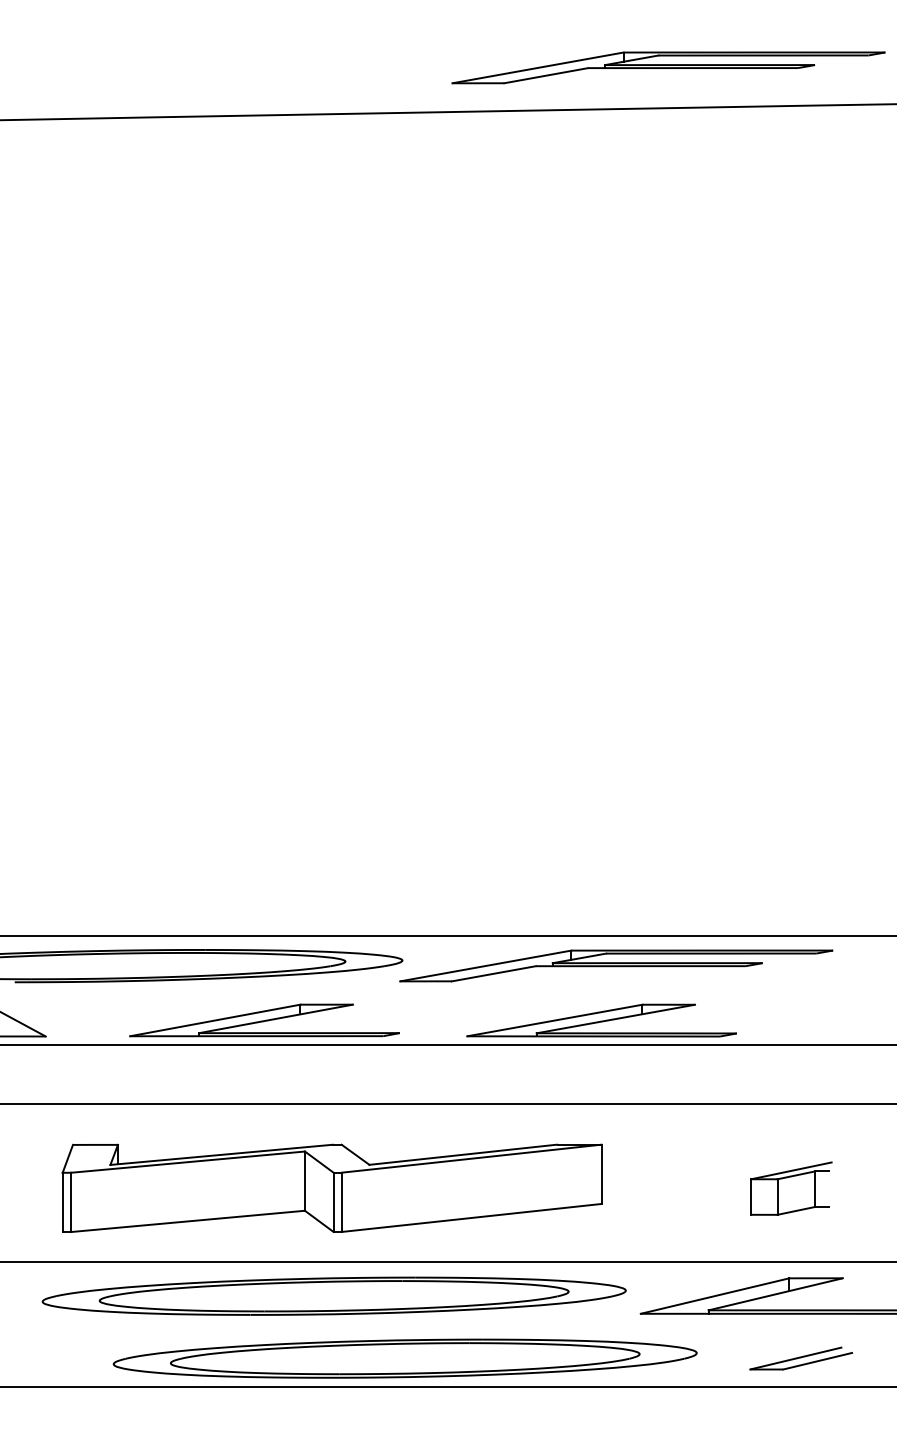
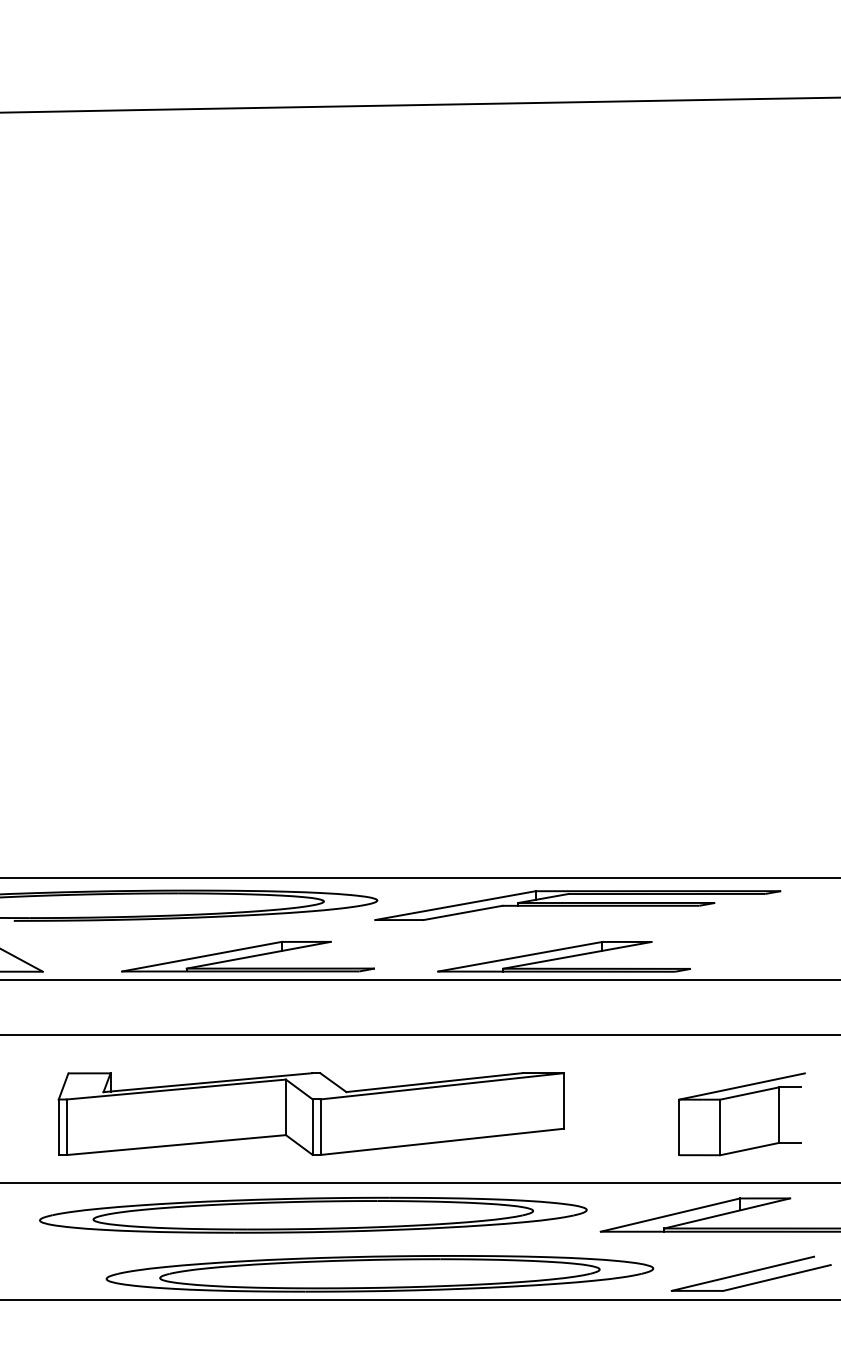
part: (668, 67) -> (626, 63), removed
part: (790, 1188) -> (741, 1114), size x1.67
part: (800, 1358) -> (750, 1273), size x1.67

